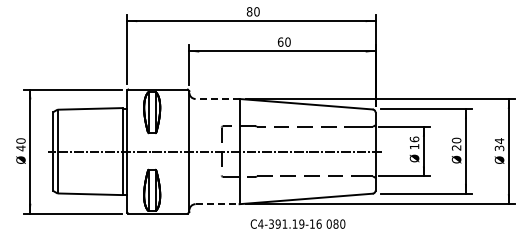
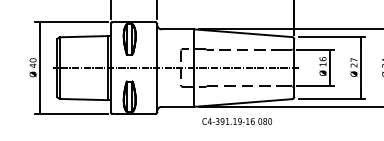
line: (217, 99) -> (177, 29), dashed -> solid
text: (456, 140) -> (353, 59), 20 -> 27
line: (217, 204) -> (177, 107), dashed -> solid

